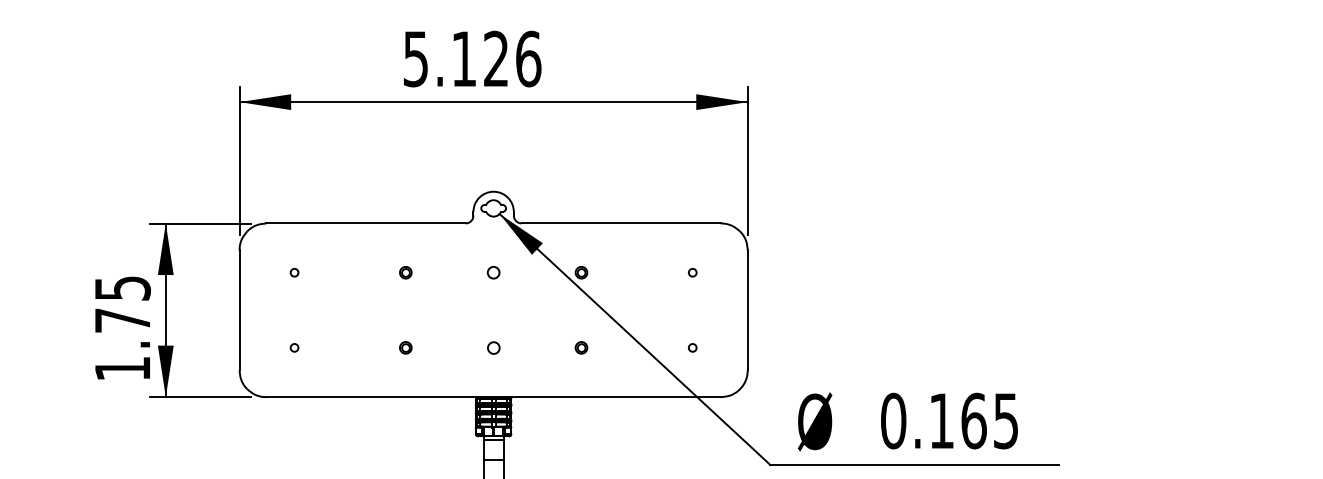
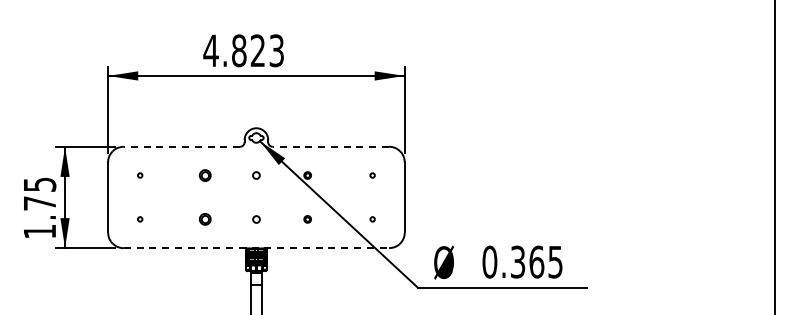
text: (471, 58) -> (243, 50), 5.126 -> 4.823
line: (365, 222) -> (181, 146), solid -> dashed
line: (620, 222) -> (330, 146), solid -> dashed
part: (404, 272) -> (204, 175), size x1.6
part: (404, 348) -> (204, 219), size x1.6
line: (493, 397) -> (256, 248), solid -> dashed
text: (942, 419) -> (518, 261), 0.165 -> 0.365

